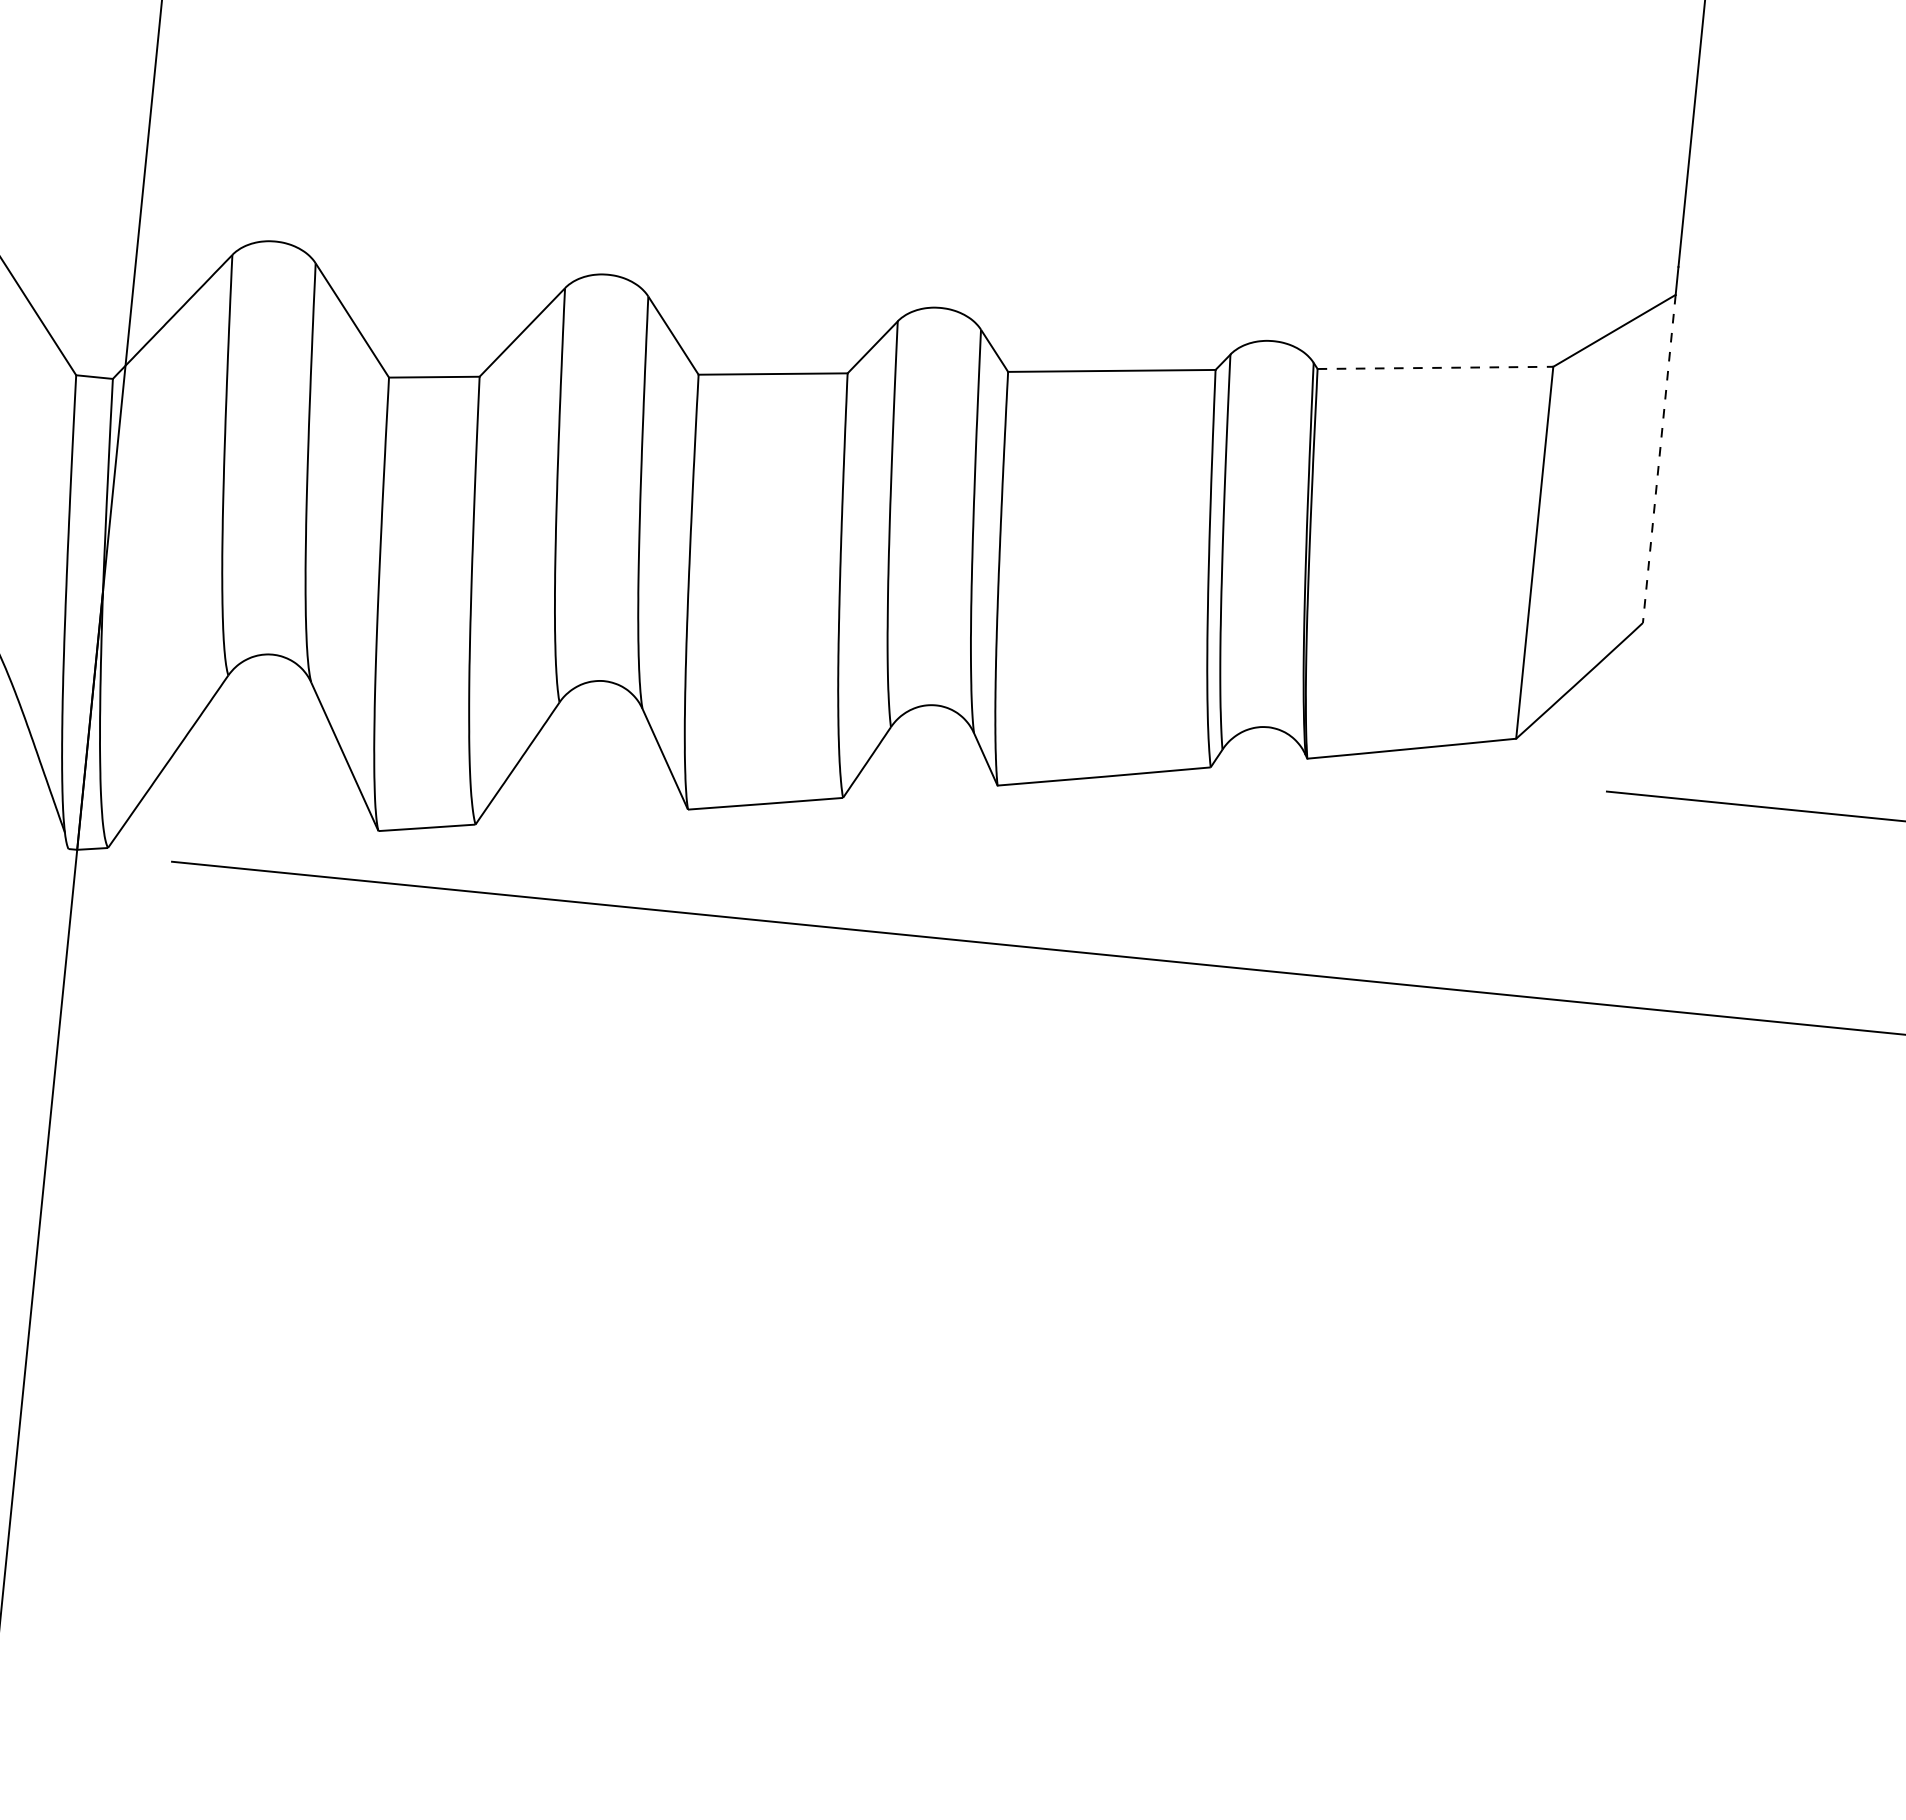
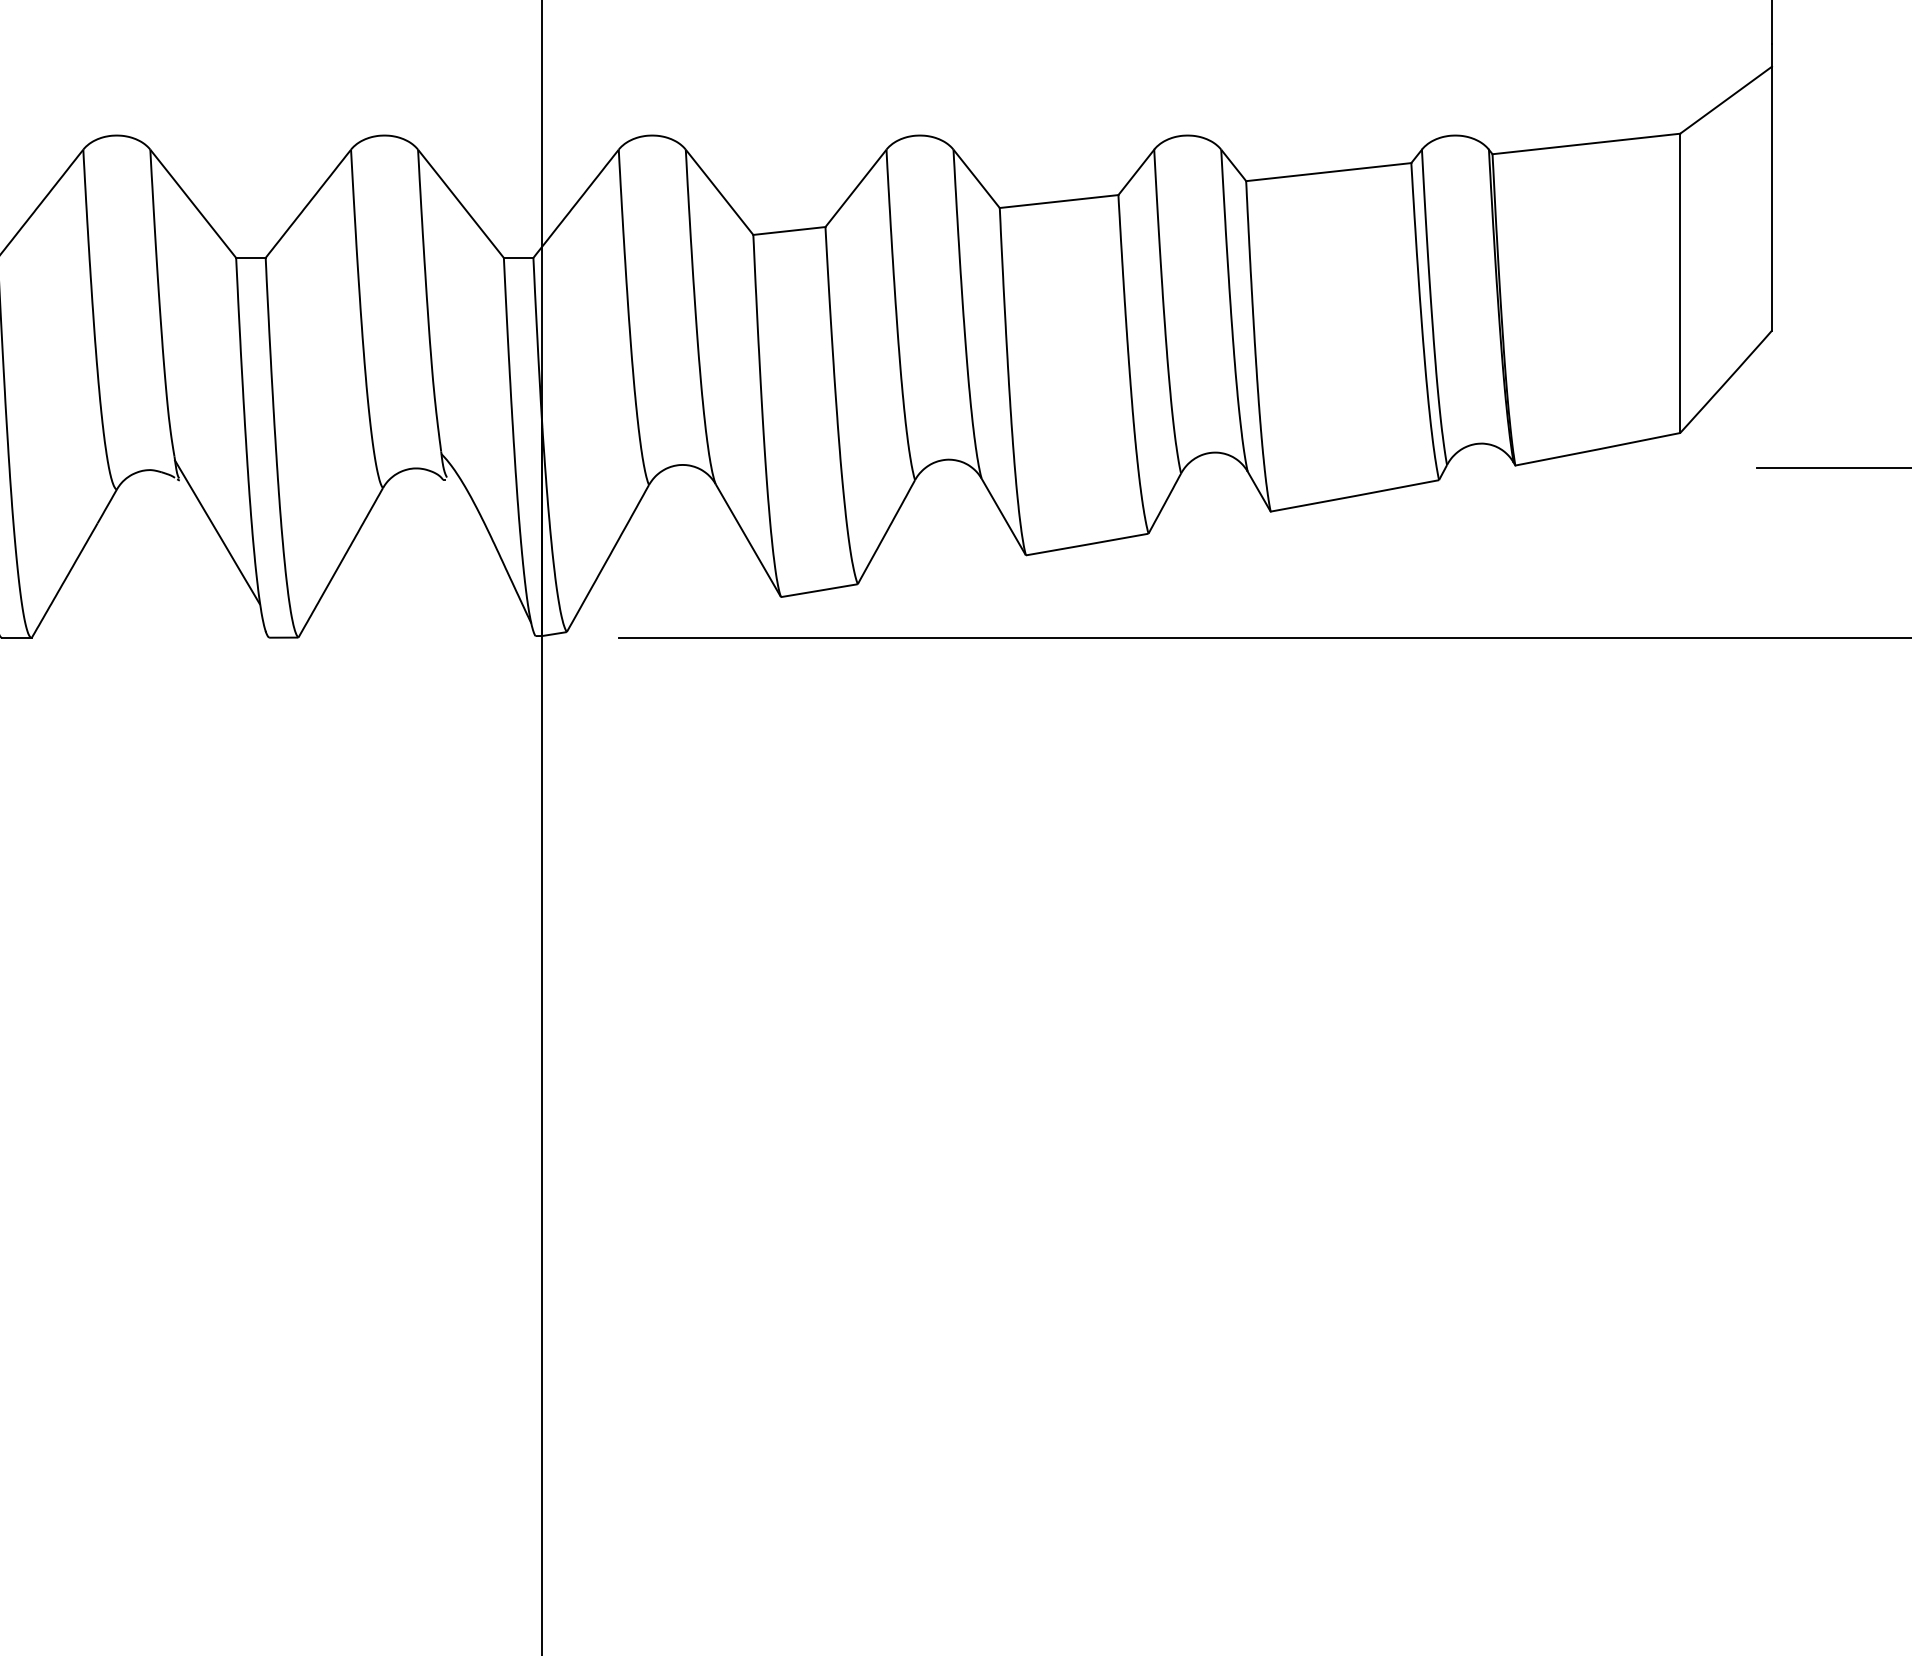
line: (1435, 367) -> (1586, 143), dashed -> solid
line: (1658, 458) -> (1771, 198), dashed -> solid

